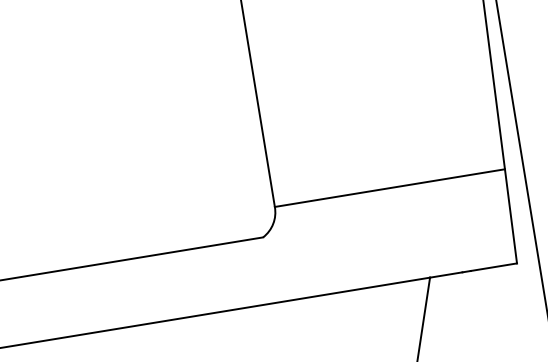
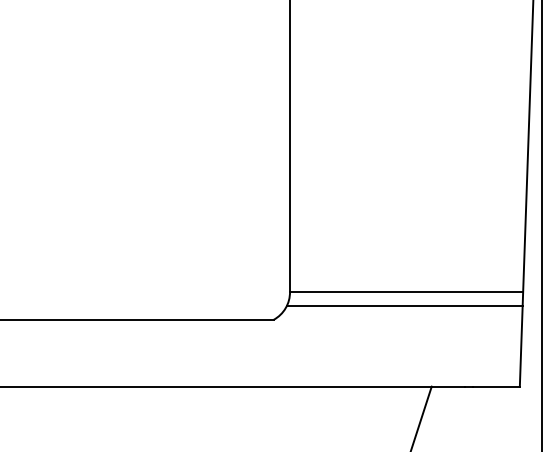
line: (390, 201) -> (404, 305), added

